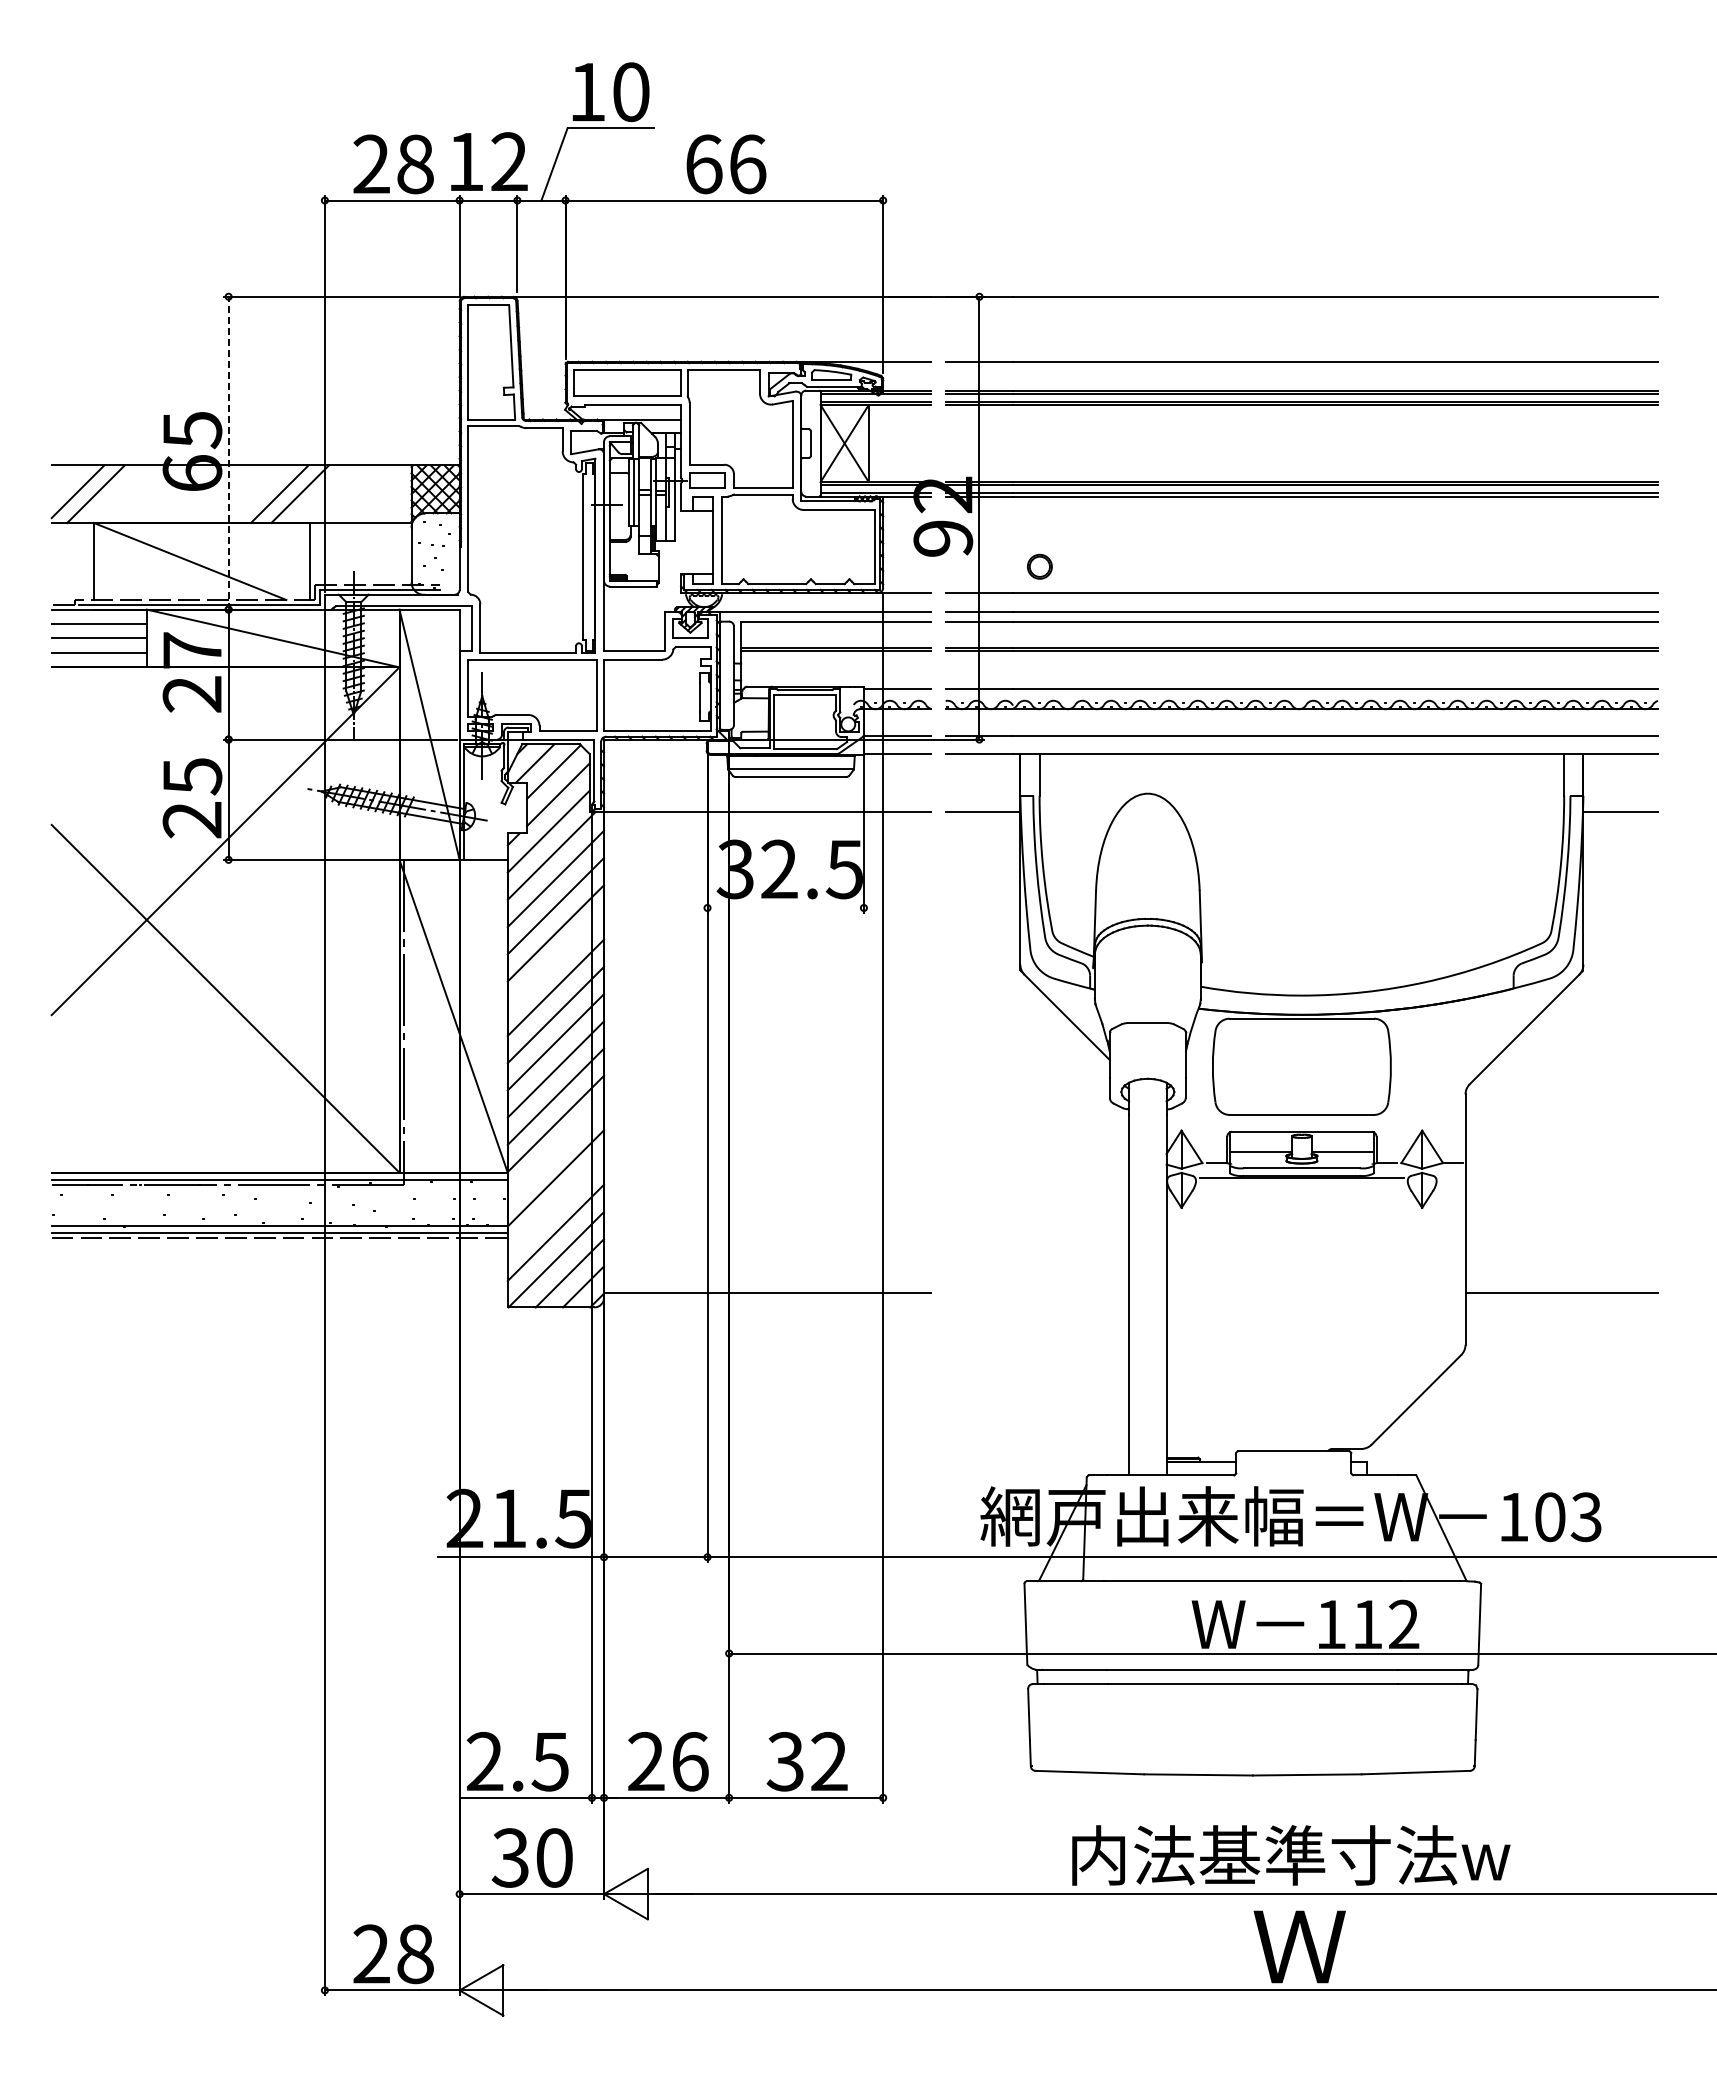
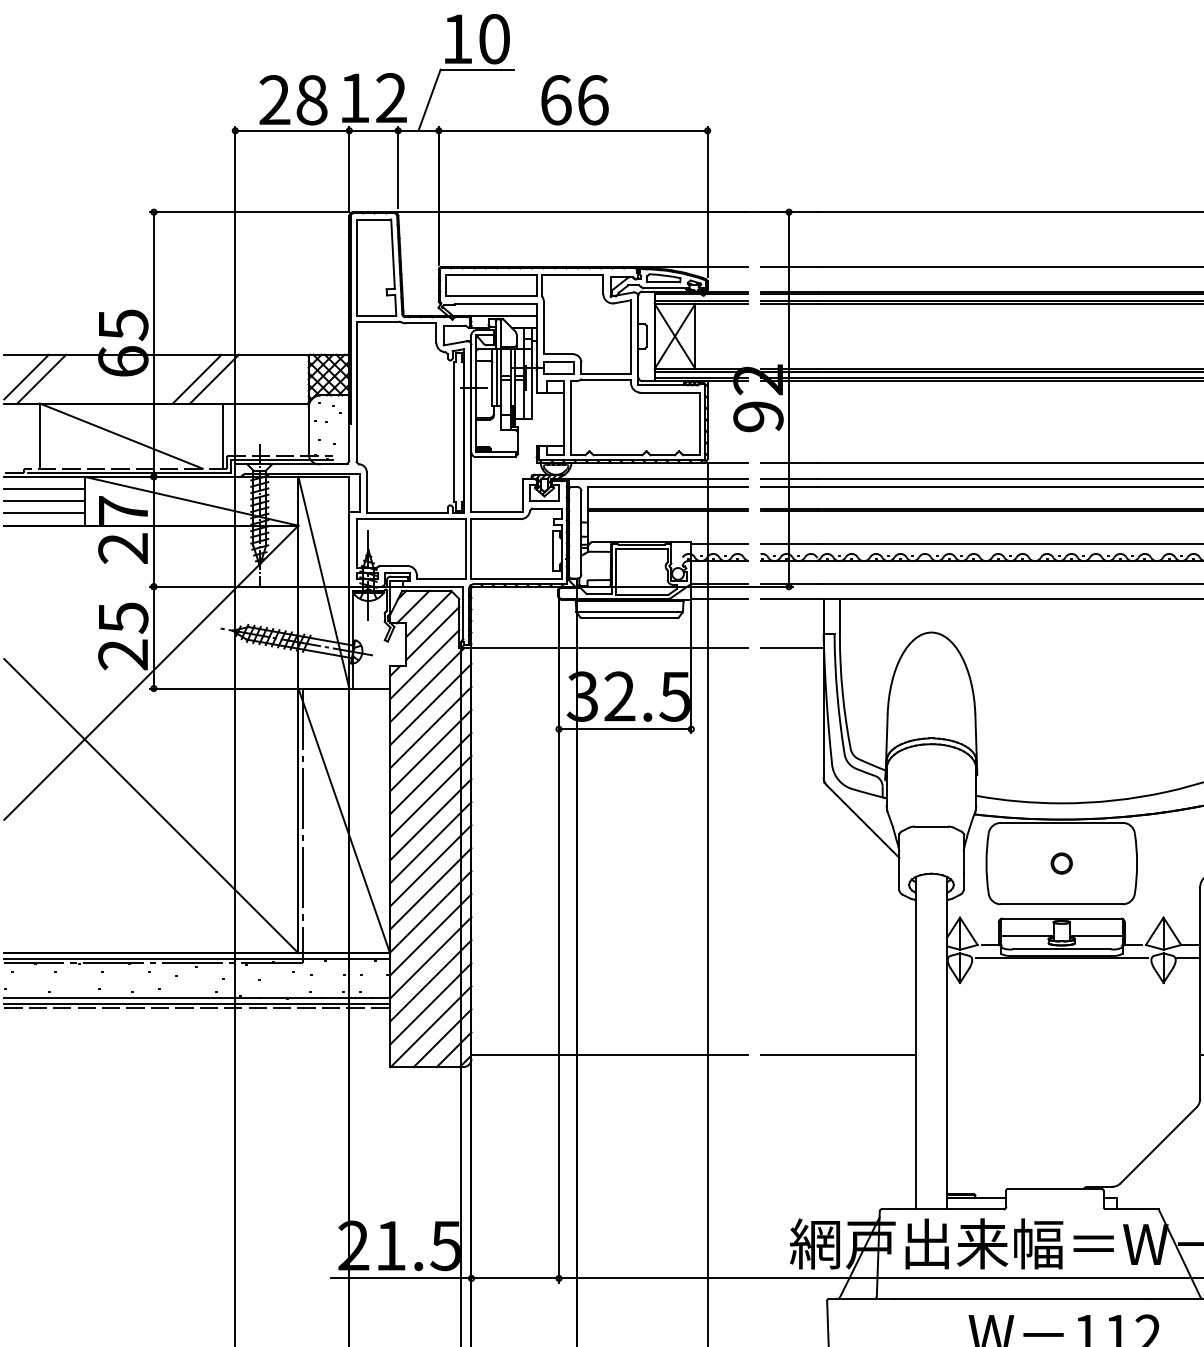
line: (228, 452) -> (153, 343), dashed -> solid
part: (1039, 566) -> (1061, 863), moved
line: (785, 908) -> (624, 729), added
line: (555, 960) -> (430, 773), added
line: (555, 1151) -> (430, 935), added
line: (1450, 1178) -> (1187, 958), added
line: (555, 1205) -> (430, 980), added
line: (1037, 1293) -> (838, 1055), added

